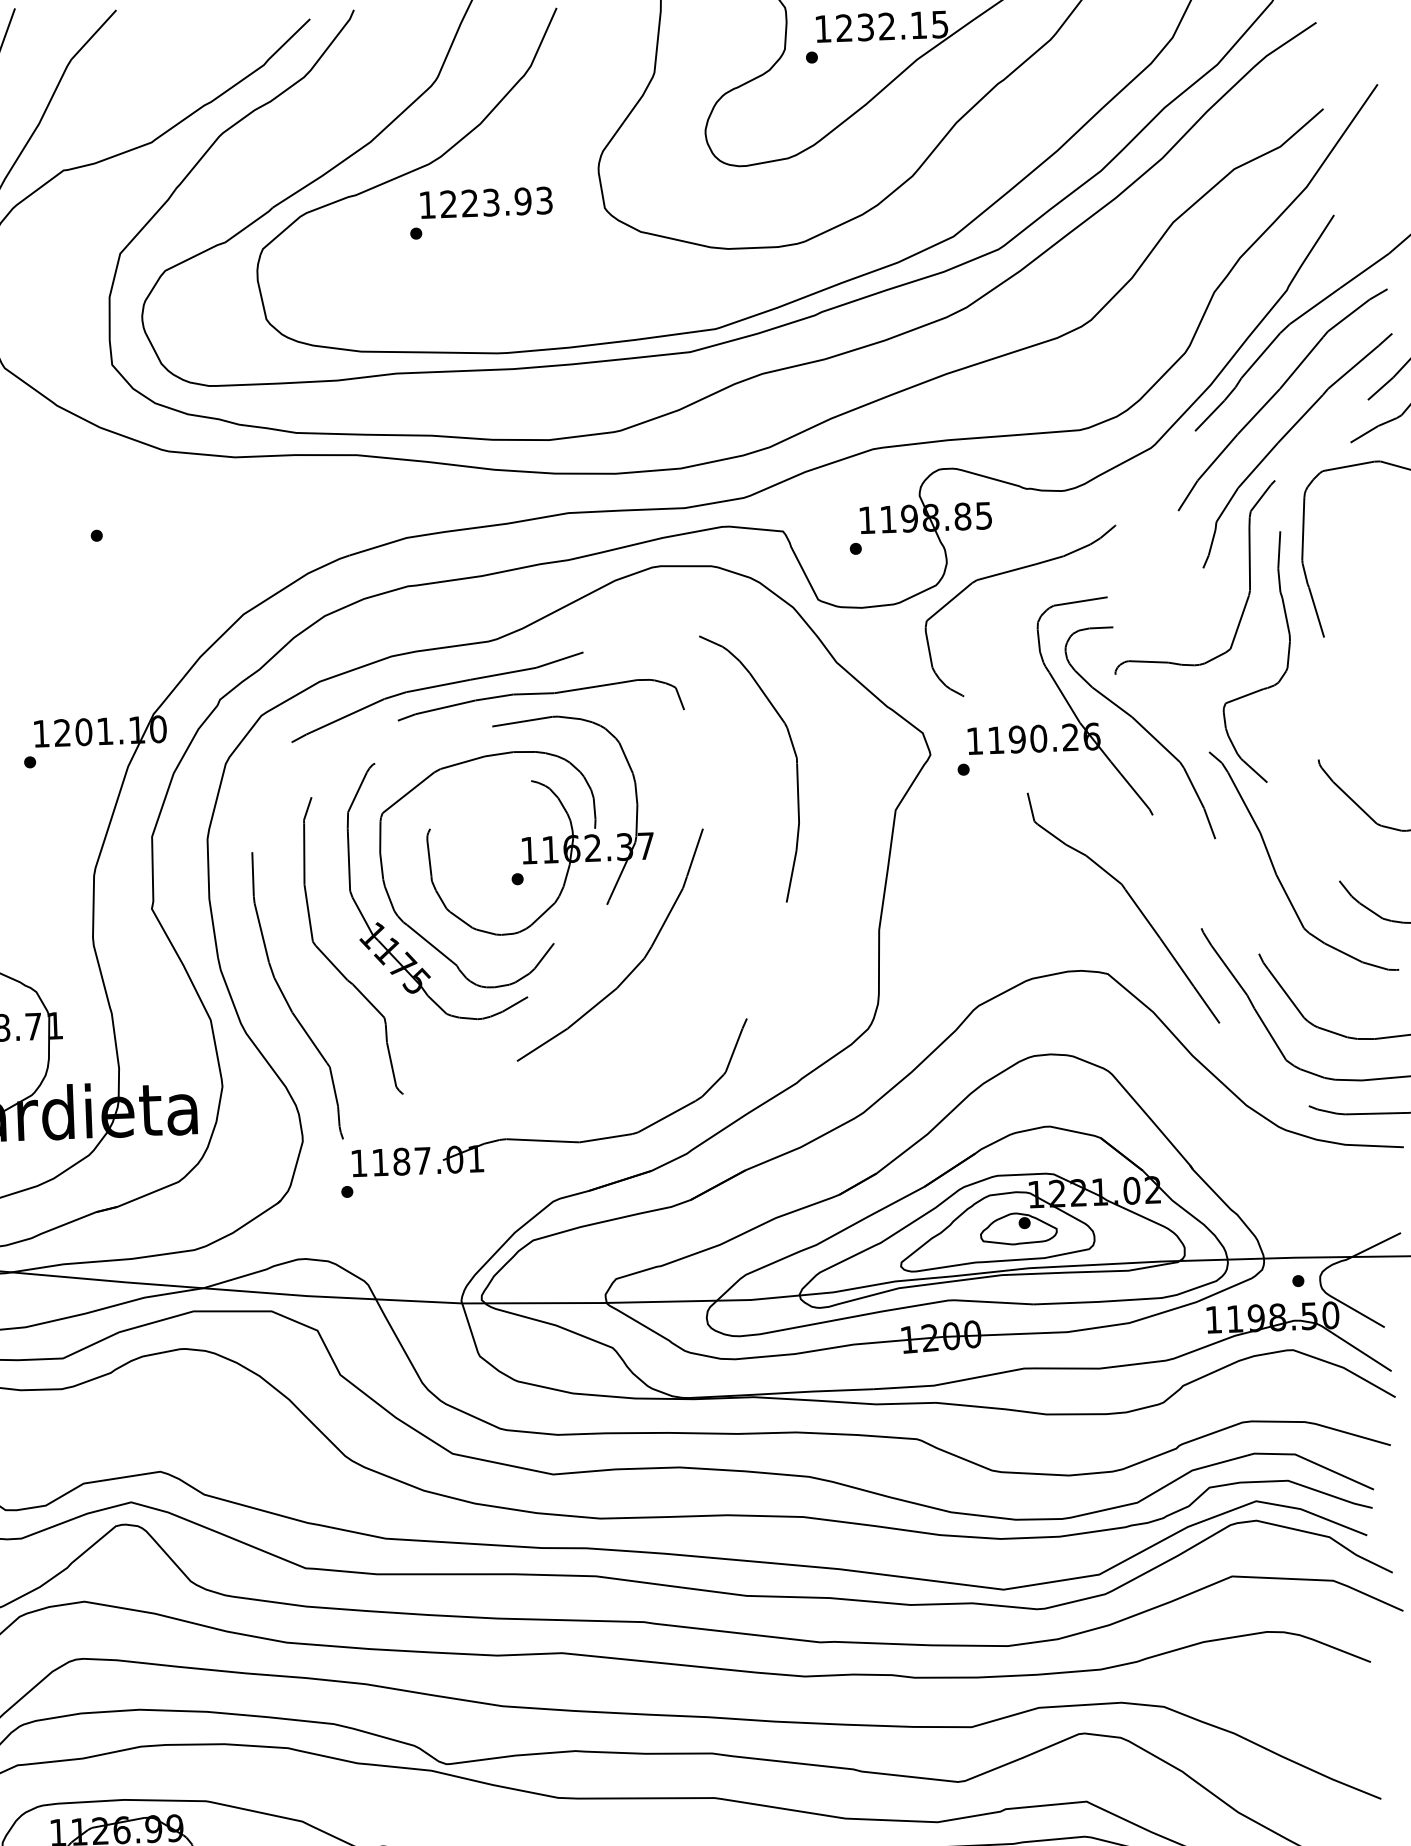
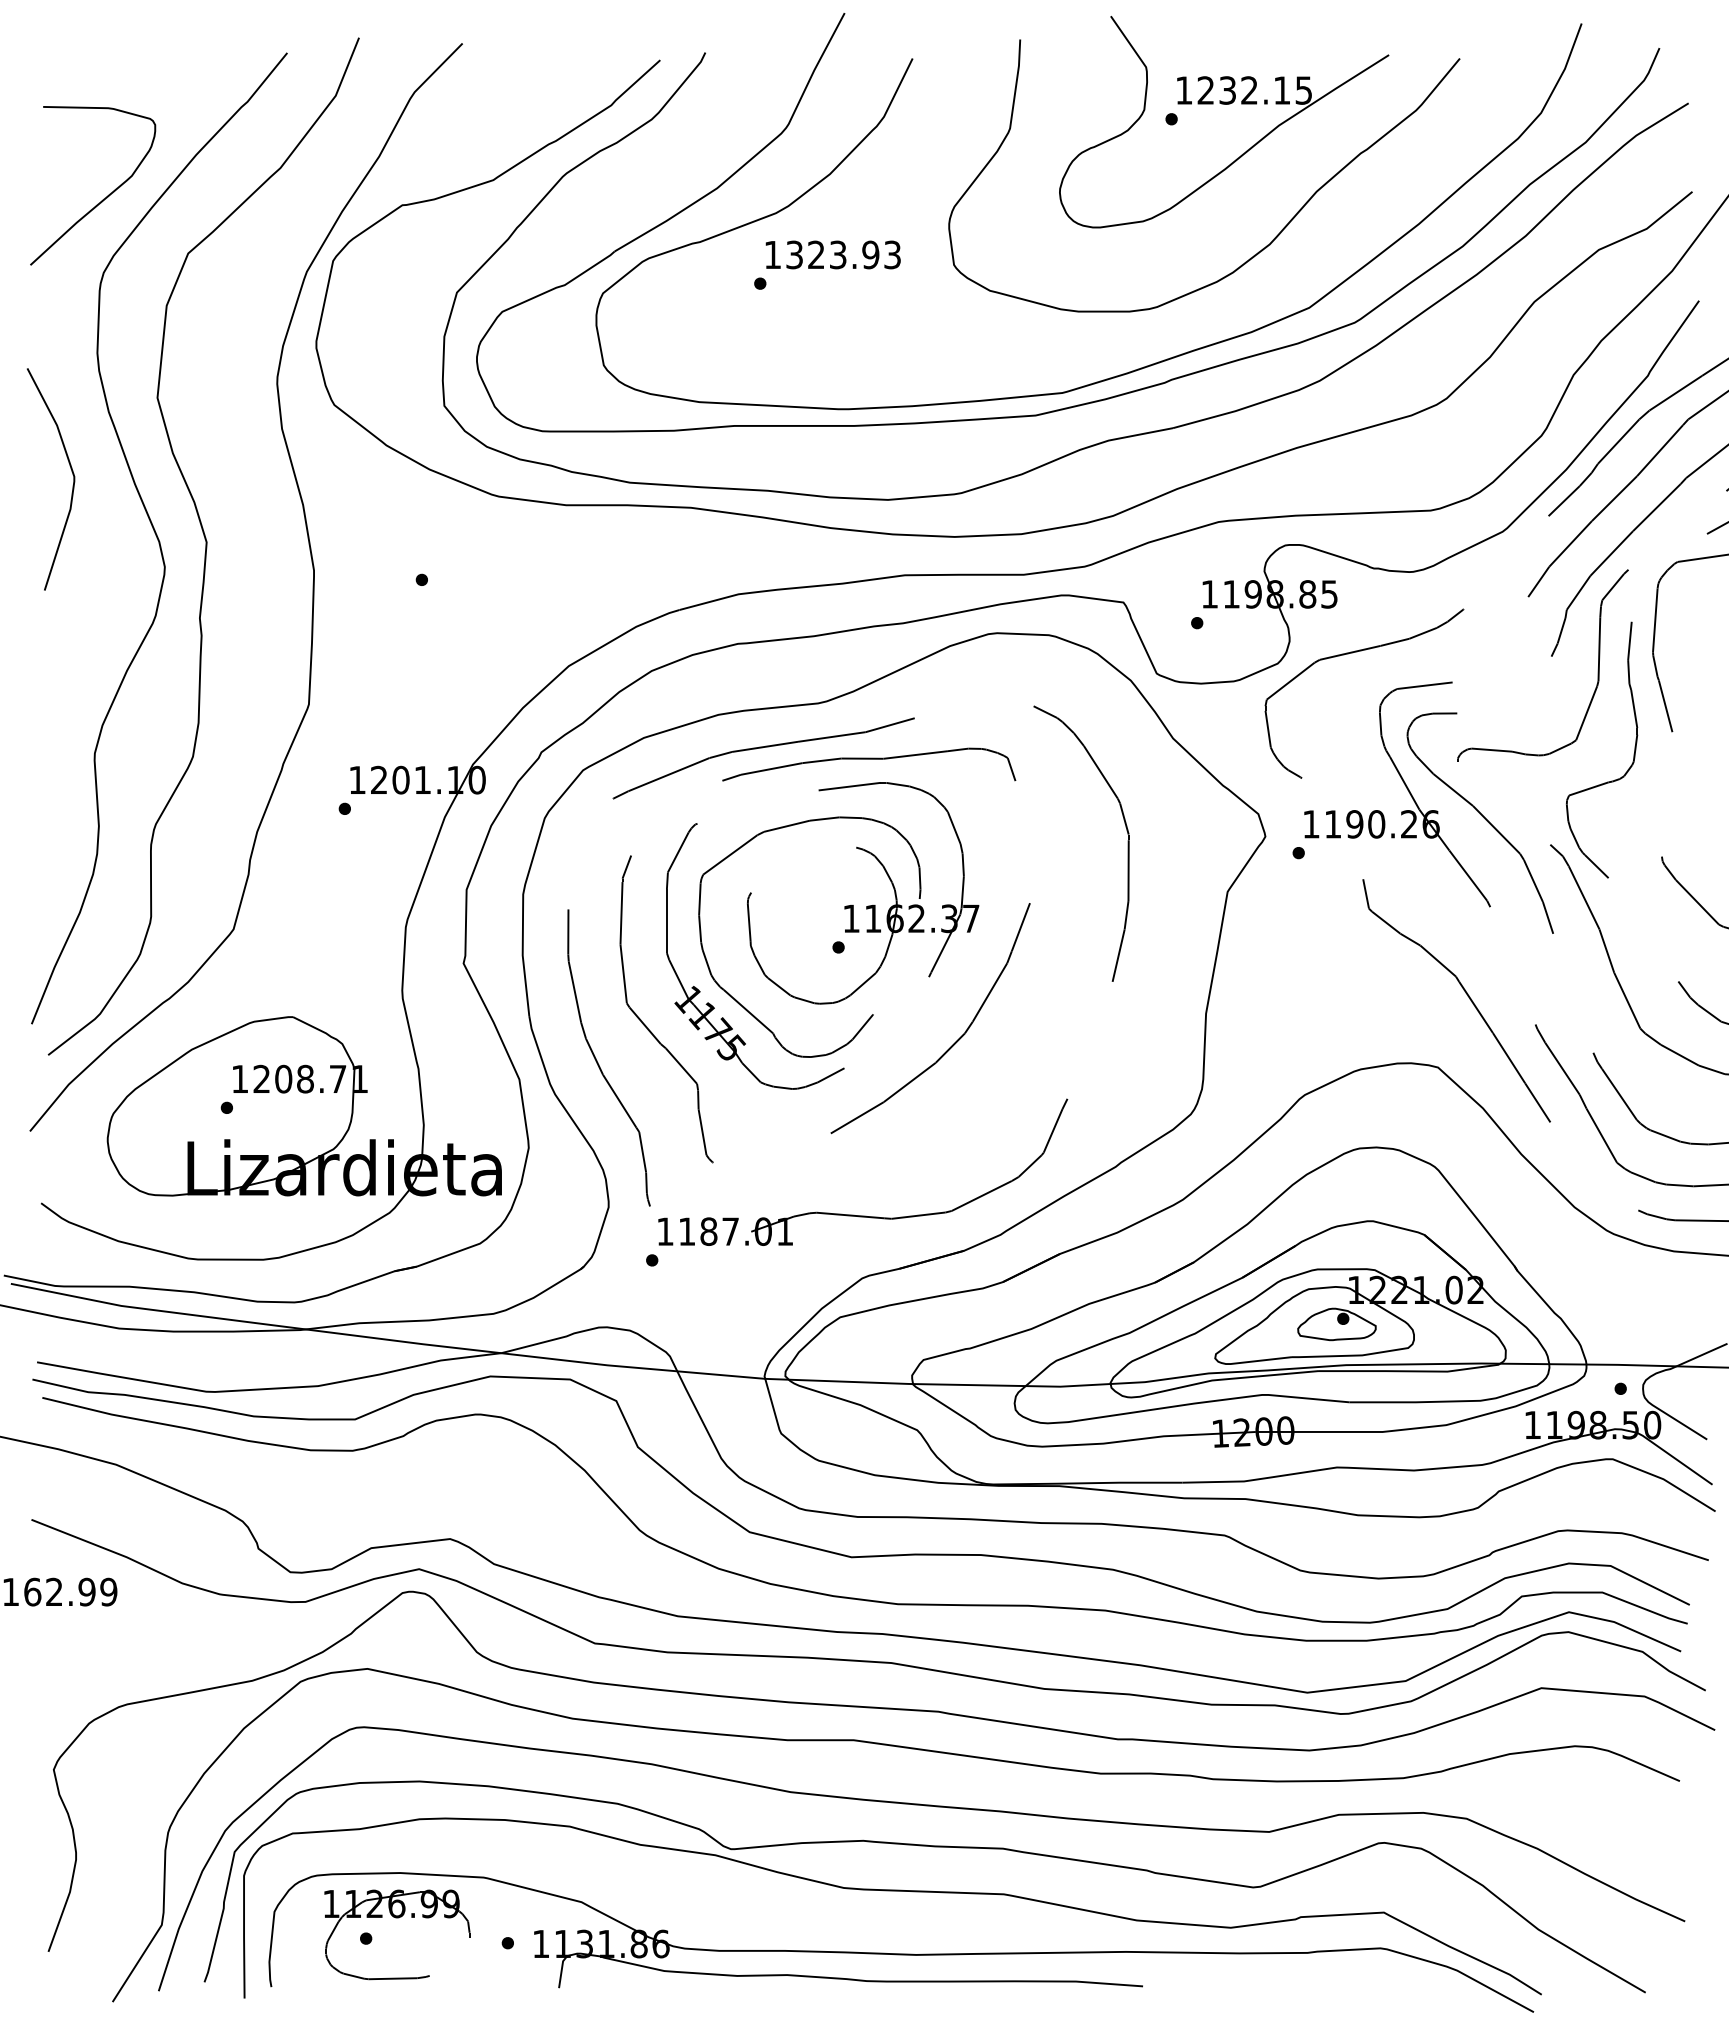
text: (448, 204) -> (794, 255), 1223.93 -> 1323.93

